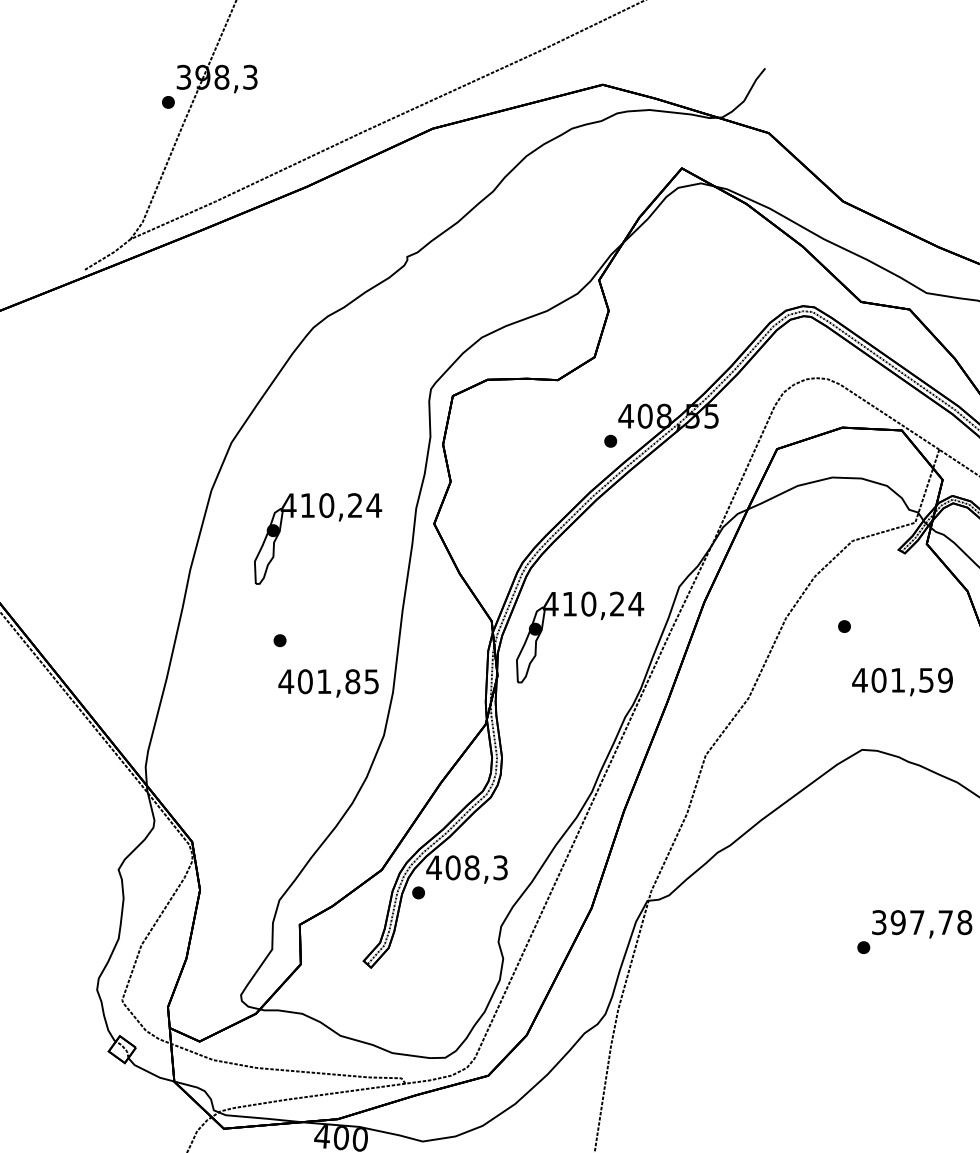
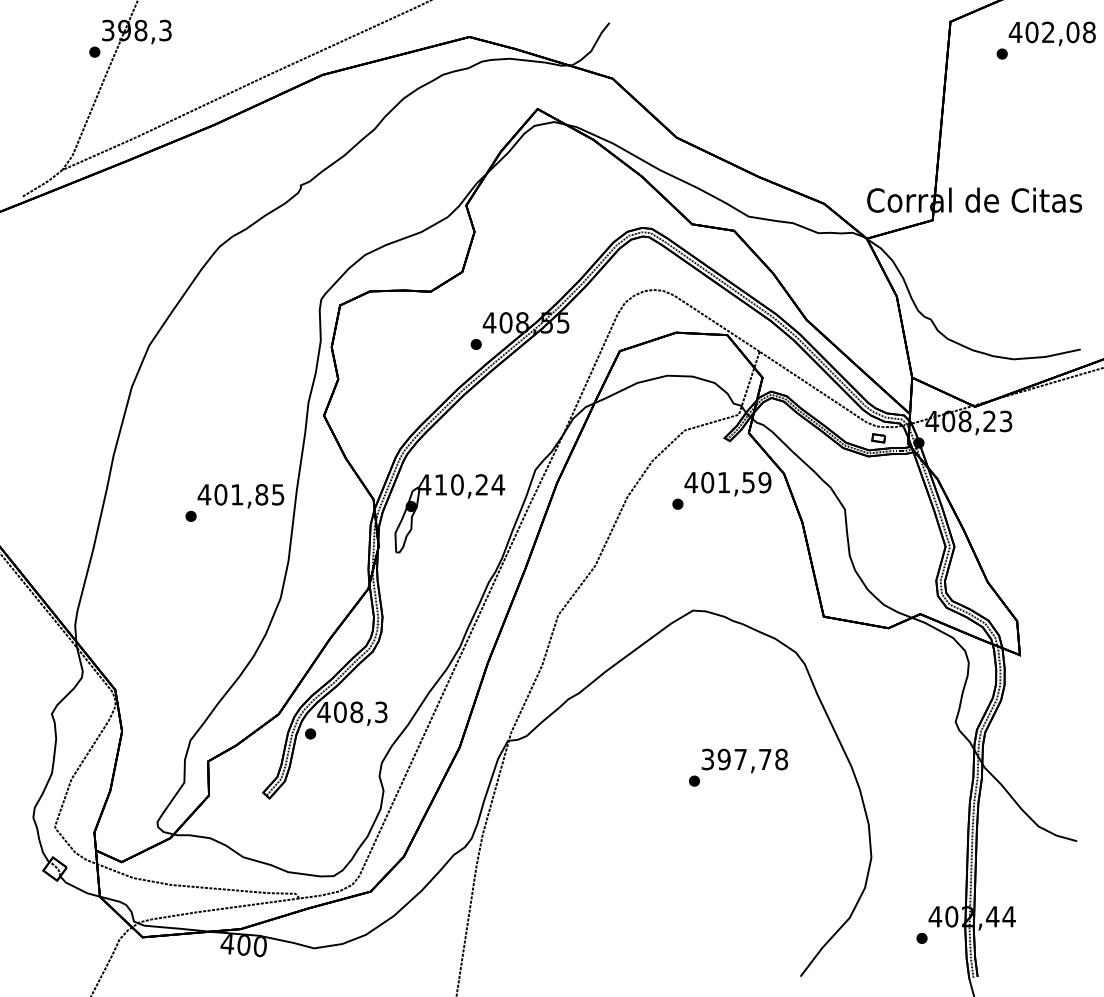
part: (314, 517) -> (220, 410), removed
text: (902, 681) -> (727, 483), moved
text: (328, 683) -> (240, 496), moved

